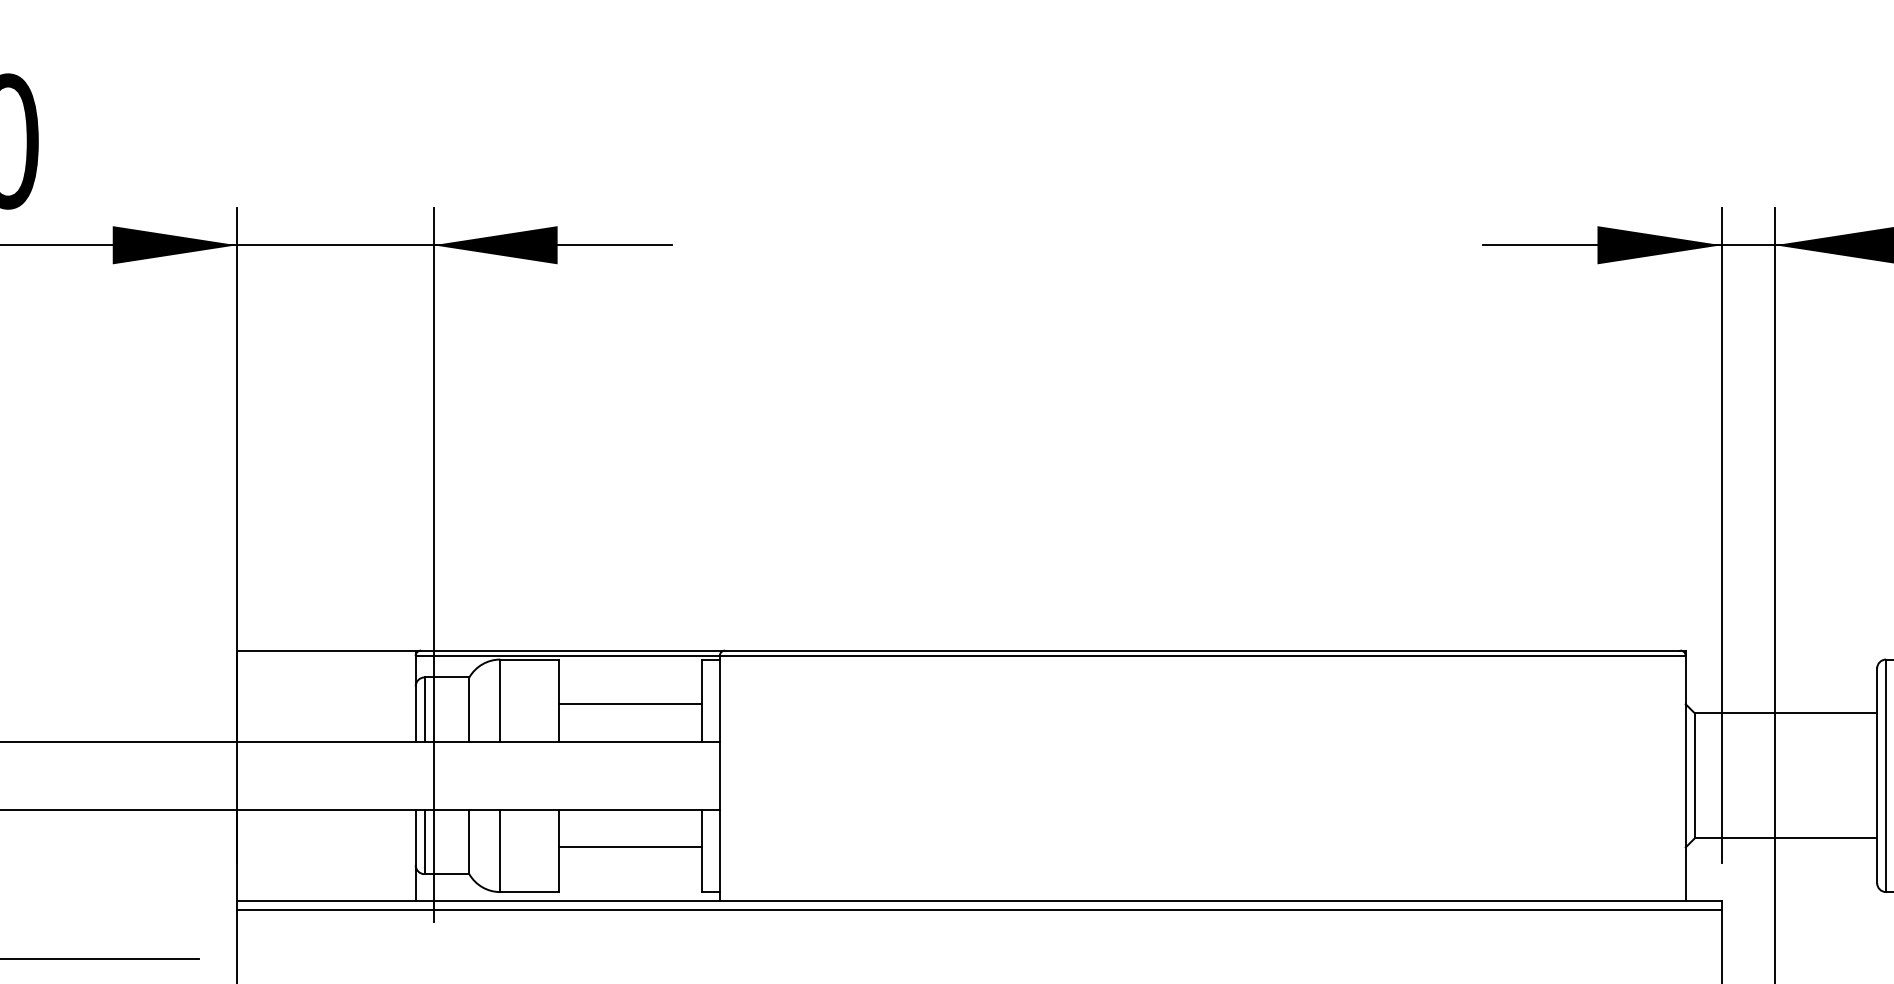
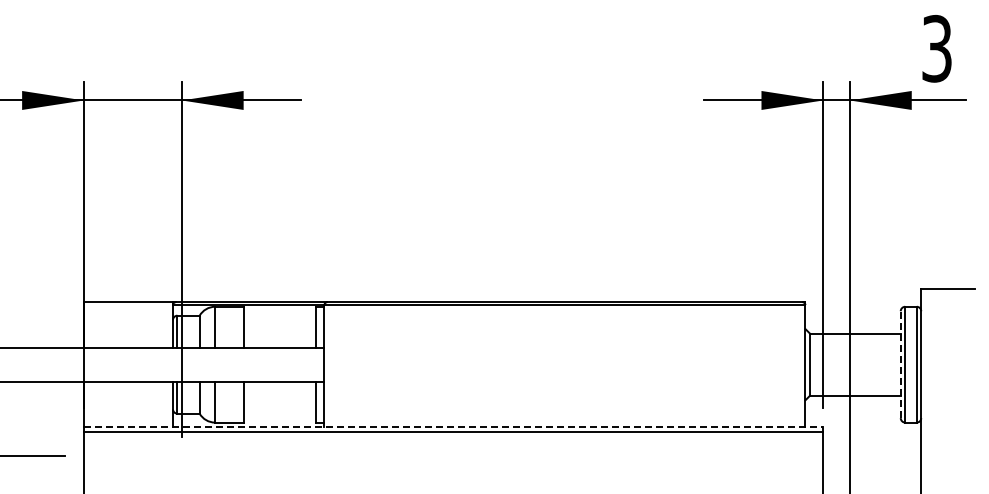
line: (629, 705) -> (279, 329), removed
line: (1876, 775) -> (900, 364), solid -> dashed
line: (629, 847) -> (279, 400), removed
line: (979, 901) -> (453, 427), solid -> dashed

